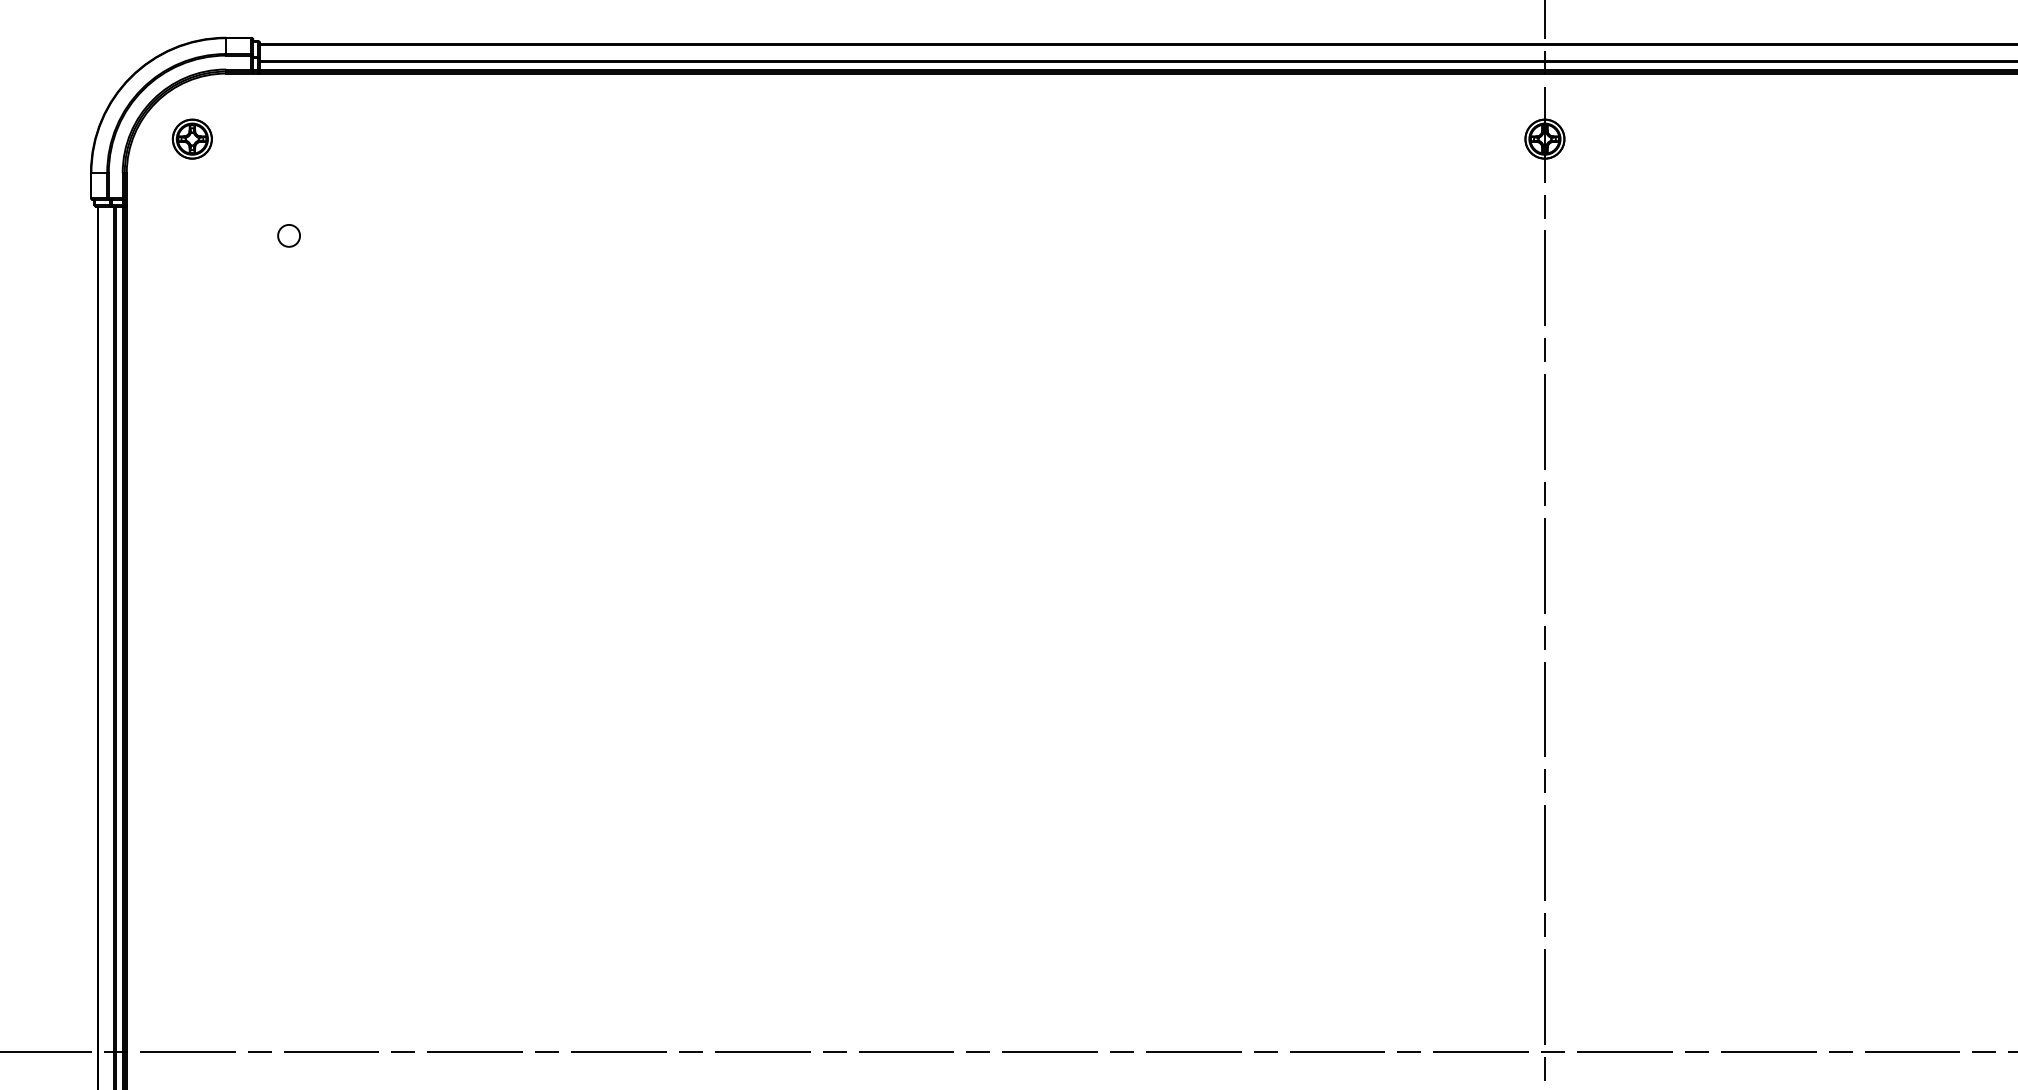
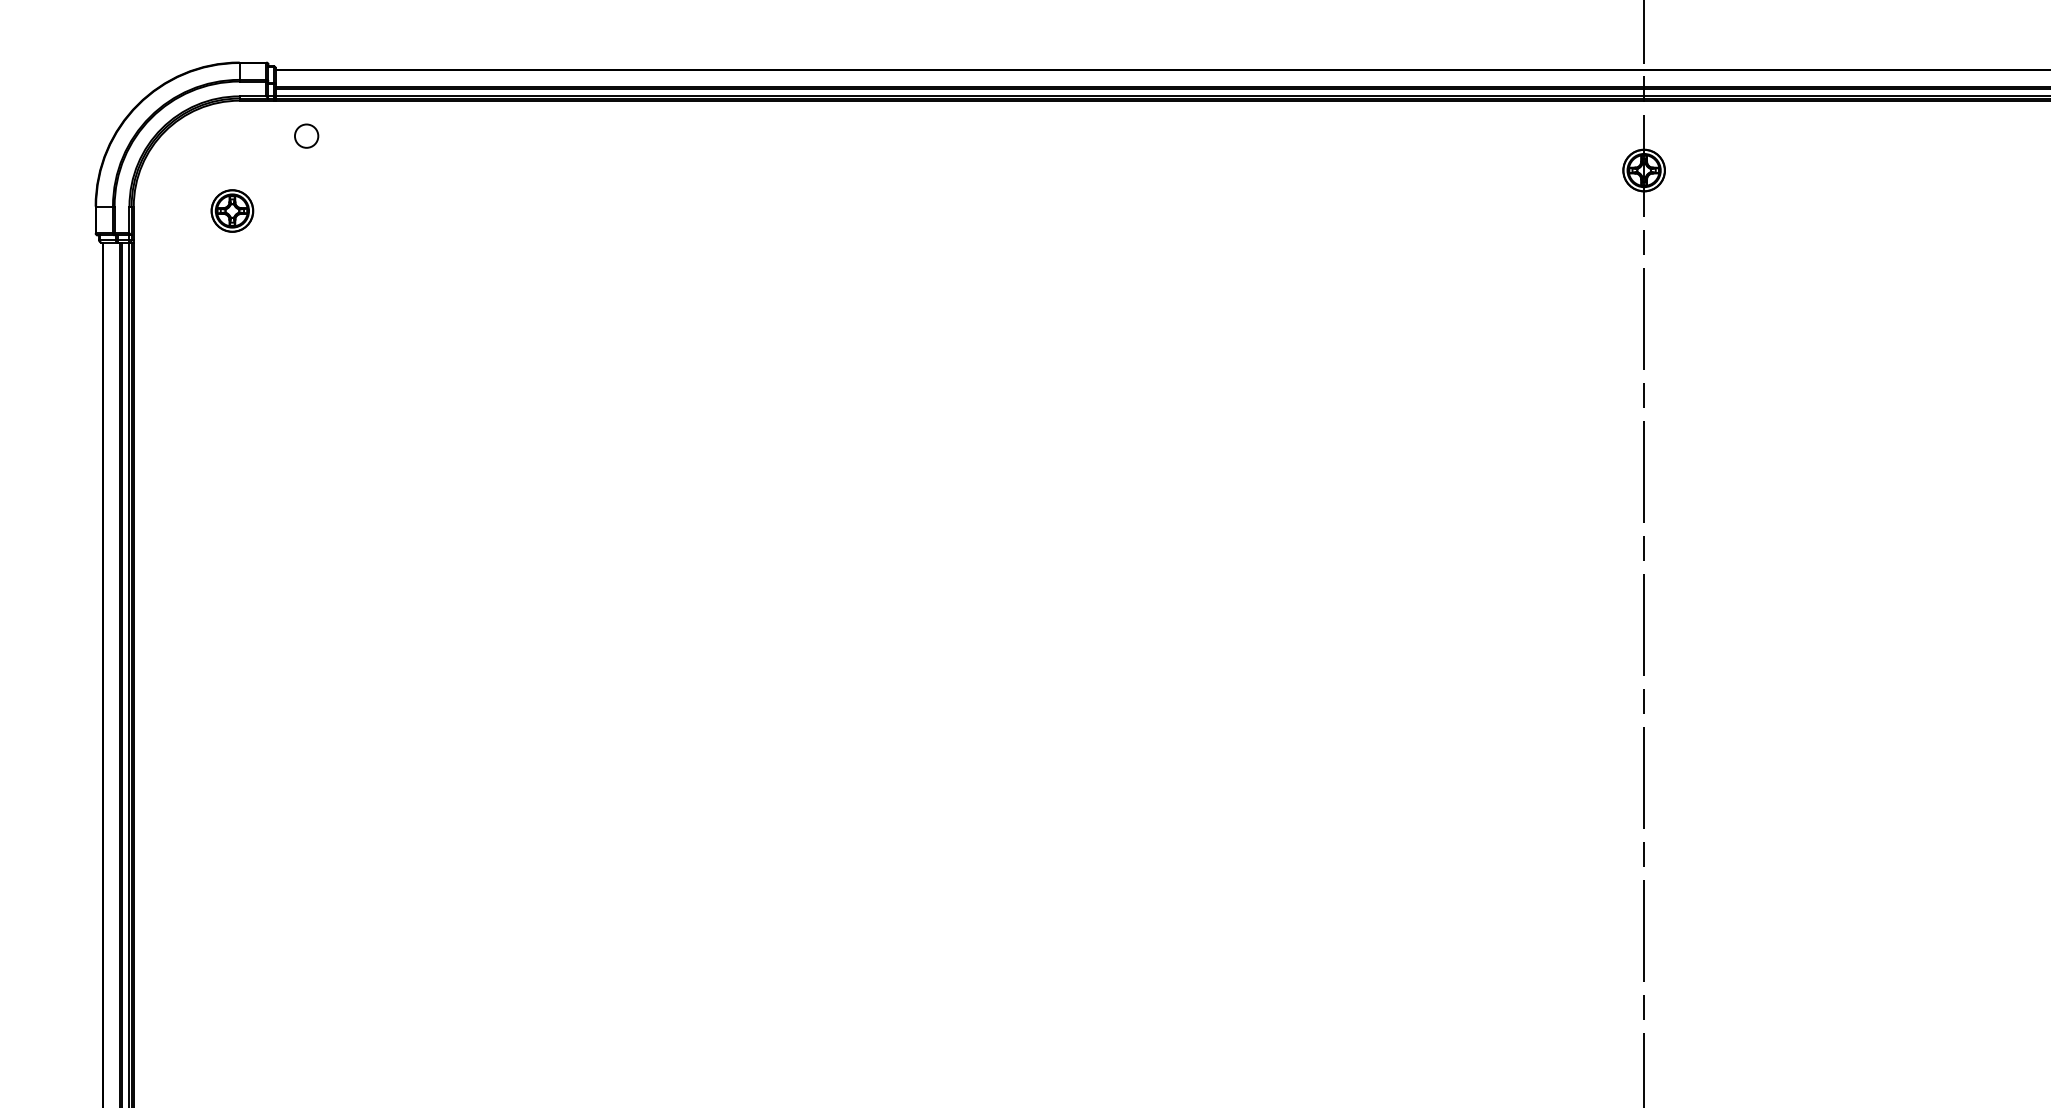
part: (191, 138) -> (231, 210), moved
circle: (288, 235) -> (306, 135), moved

